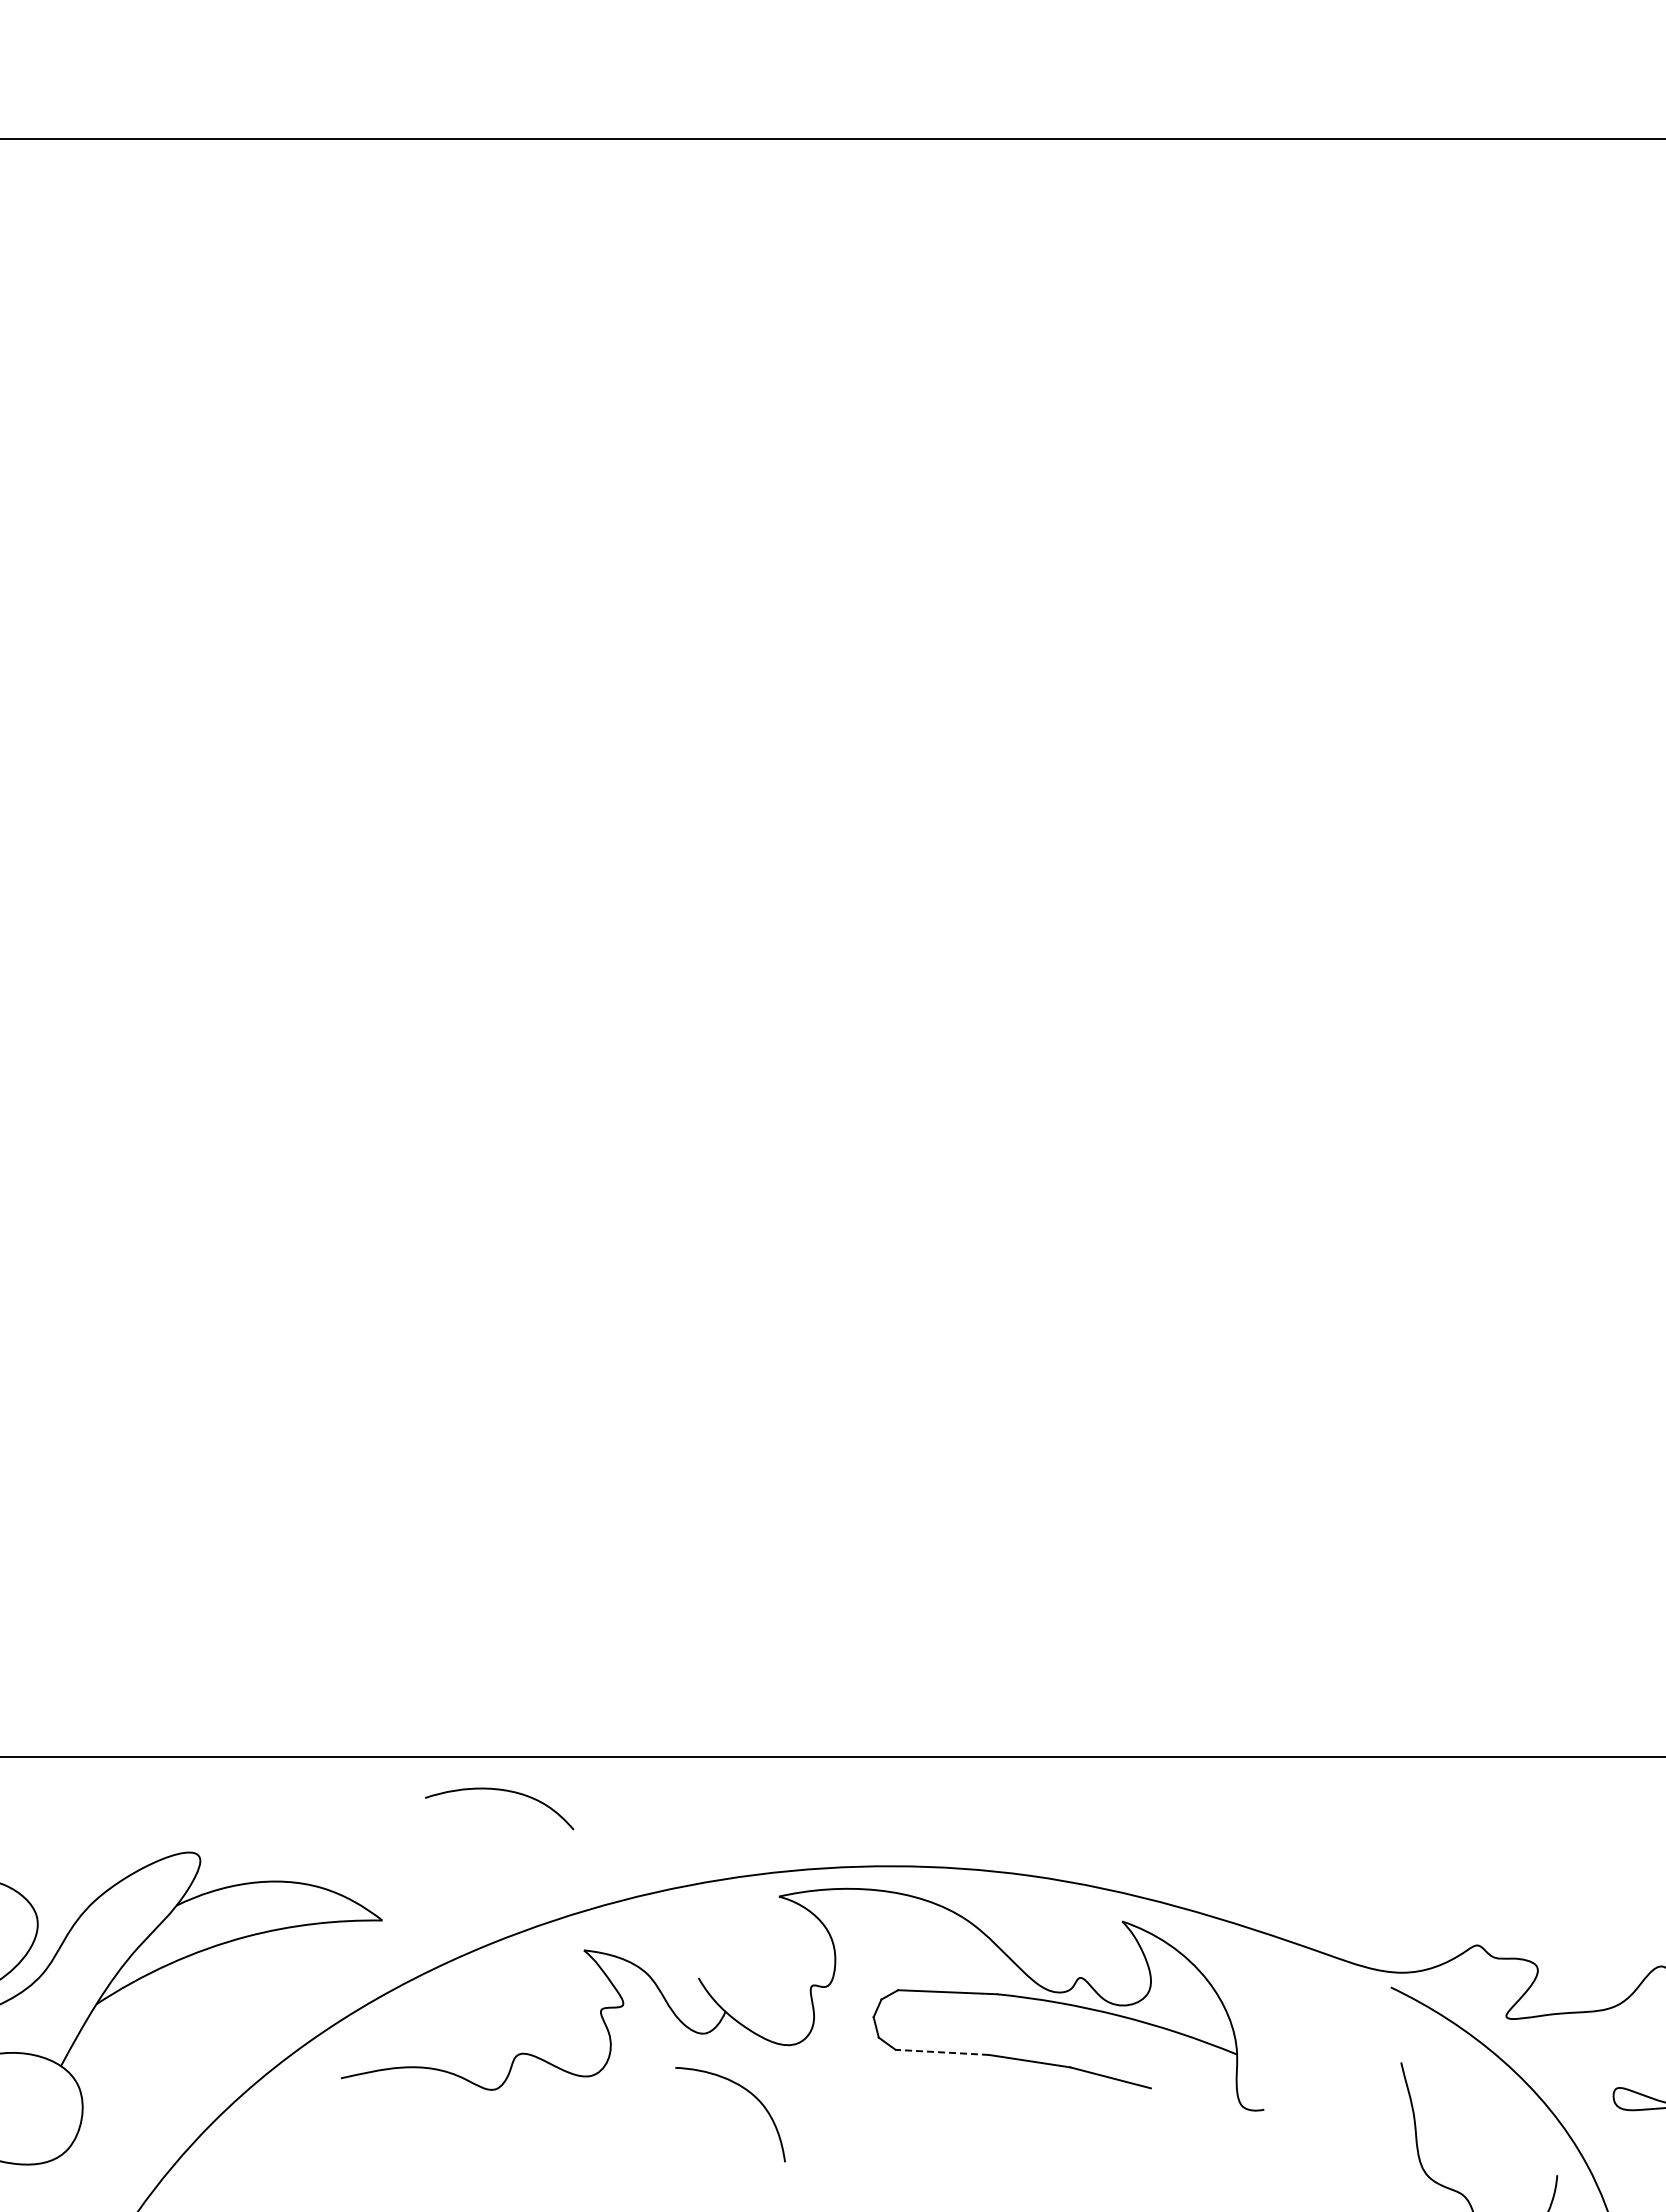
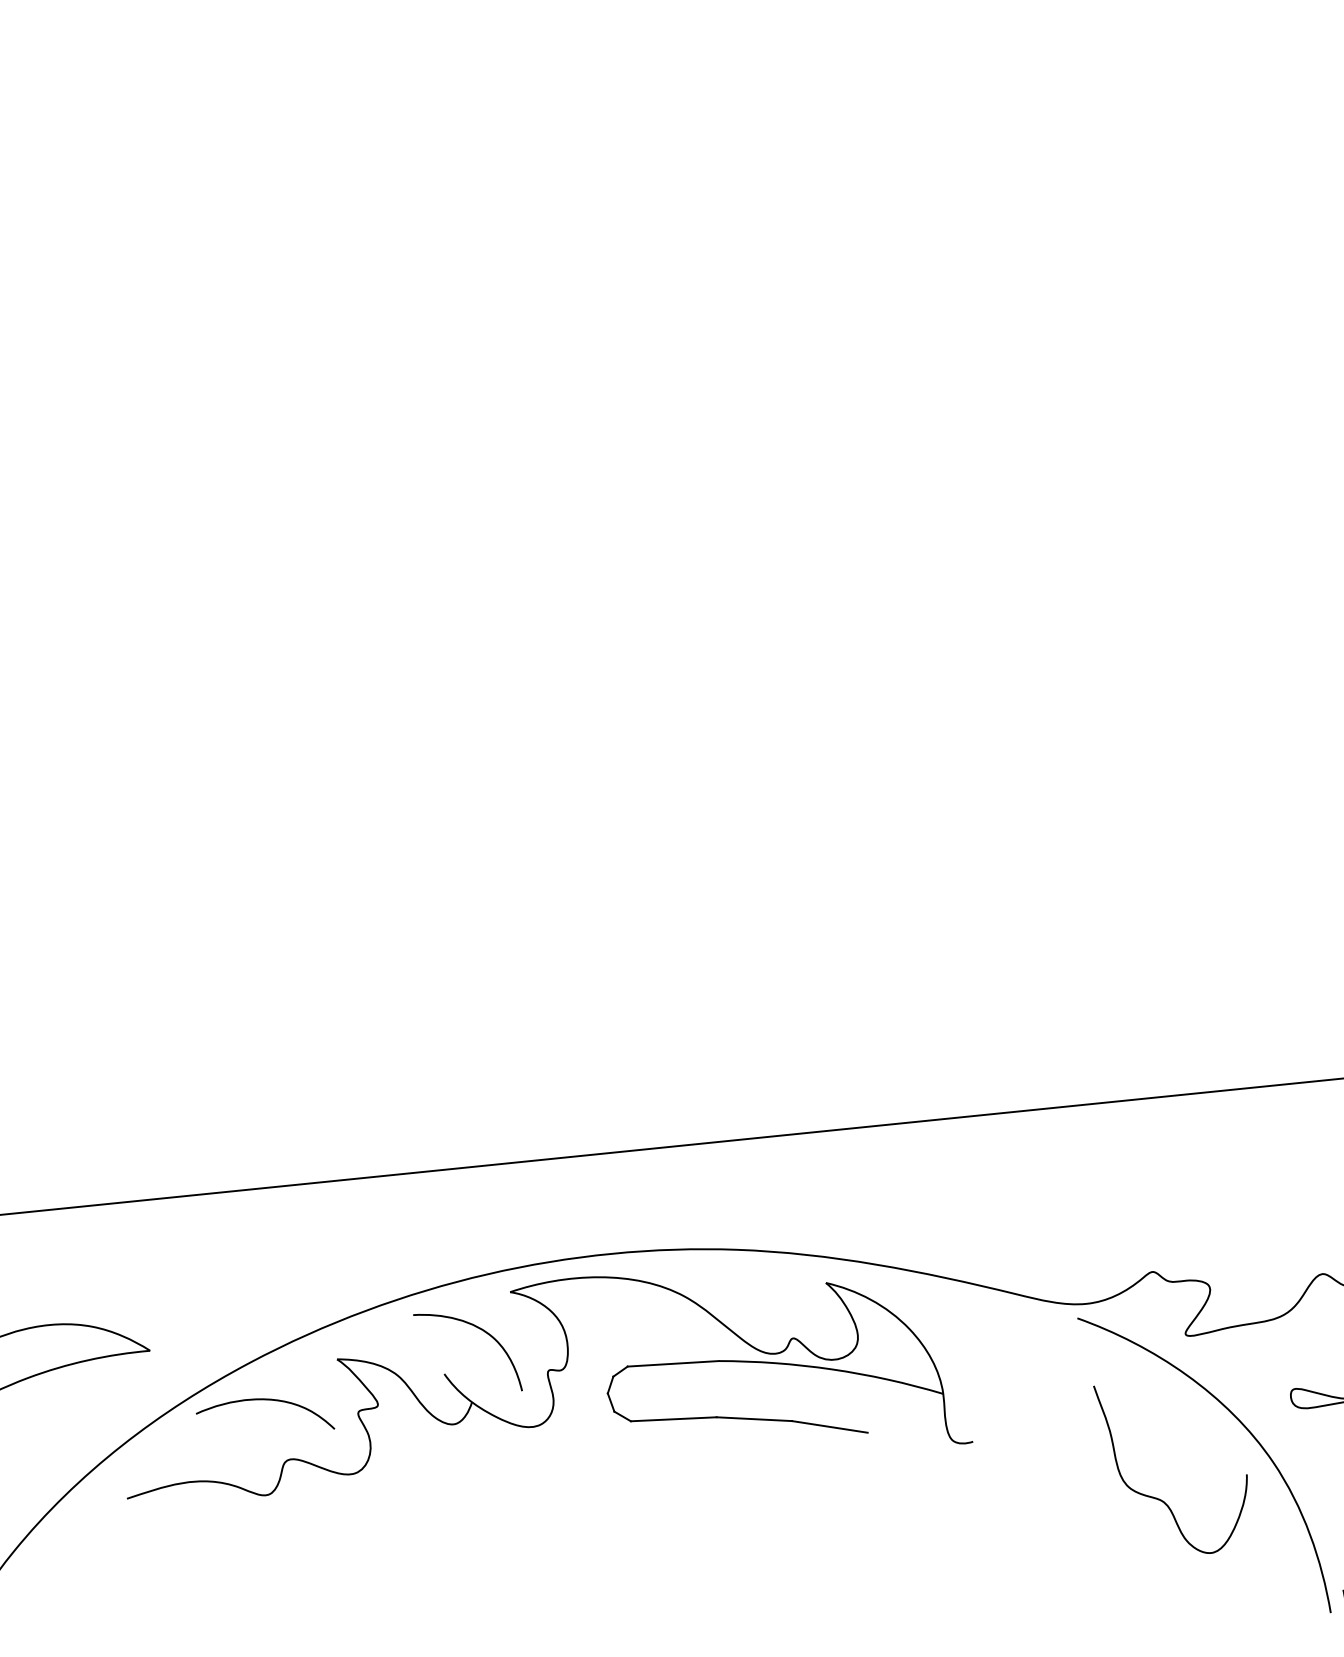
curve: (504, 1791) -> (267, 1400), moved
line: (942, 2052) -> (673, 1419), dashed -> solid
curve: (745, 2090) -> (479, 1329), moved

